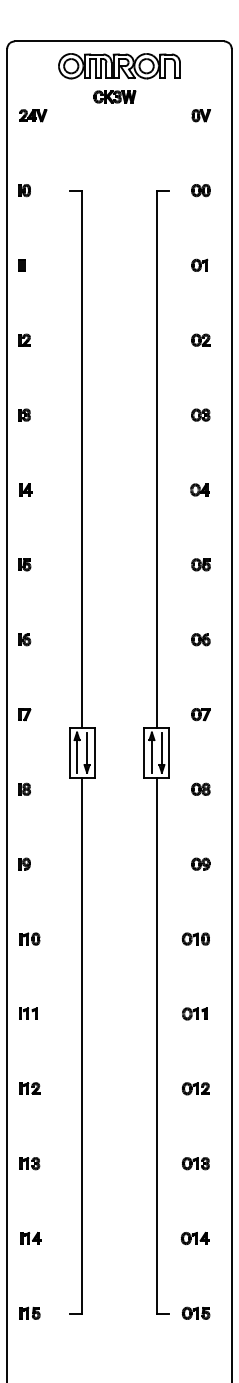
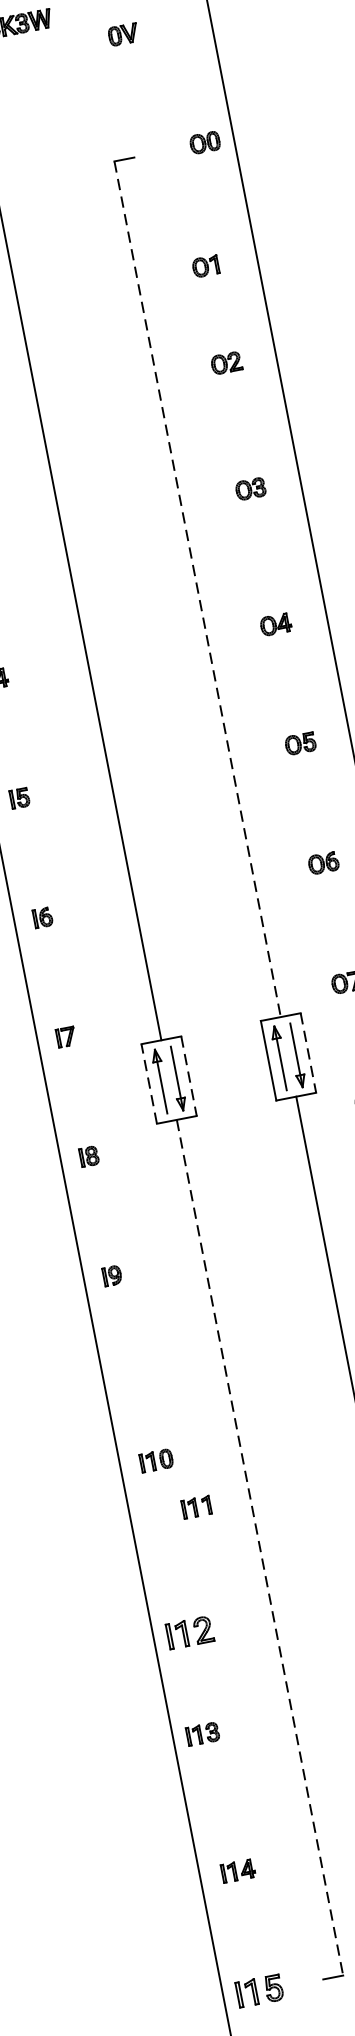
part: (200, 115) -> (122, 34), moved
part: (200, 190) -> (204, 142), moved
part: (200, 339) -> (225, 362), moved
part: (200, 414) -> (250, 488), moved
line: (156, 459) -> (196, 589), solid -> dashed
line: (69, 752) -> (149, 1083), solid -> dashed
line: (94, 752) -> (188, 1076), solid -> dashed
line: (169, 752) -> (308, 1052), solid -> dashed
part: (29, 938) -> (155, 1459), moved
part: (28, 1013) -> (196, 1506), moved
line: (82, 1046) -> (260, 1548), solid -> dashed
part: (29, 1088) -> (189, 1632), size x1.4
part: (29, 1163) -> (202, 1733), moved
part: (29, 1312) -> (258, 1989), size x1.4

